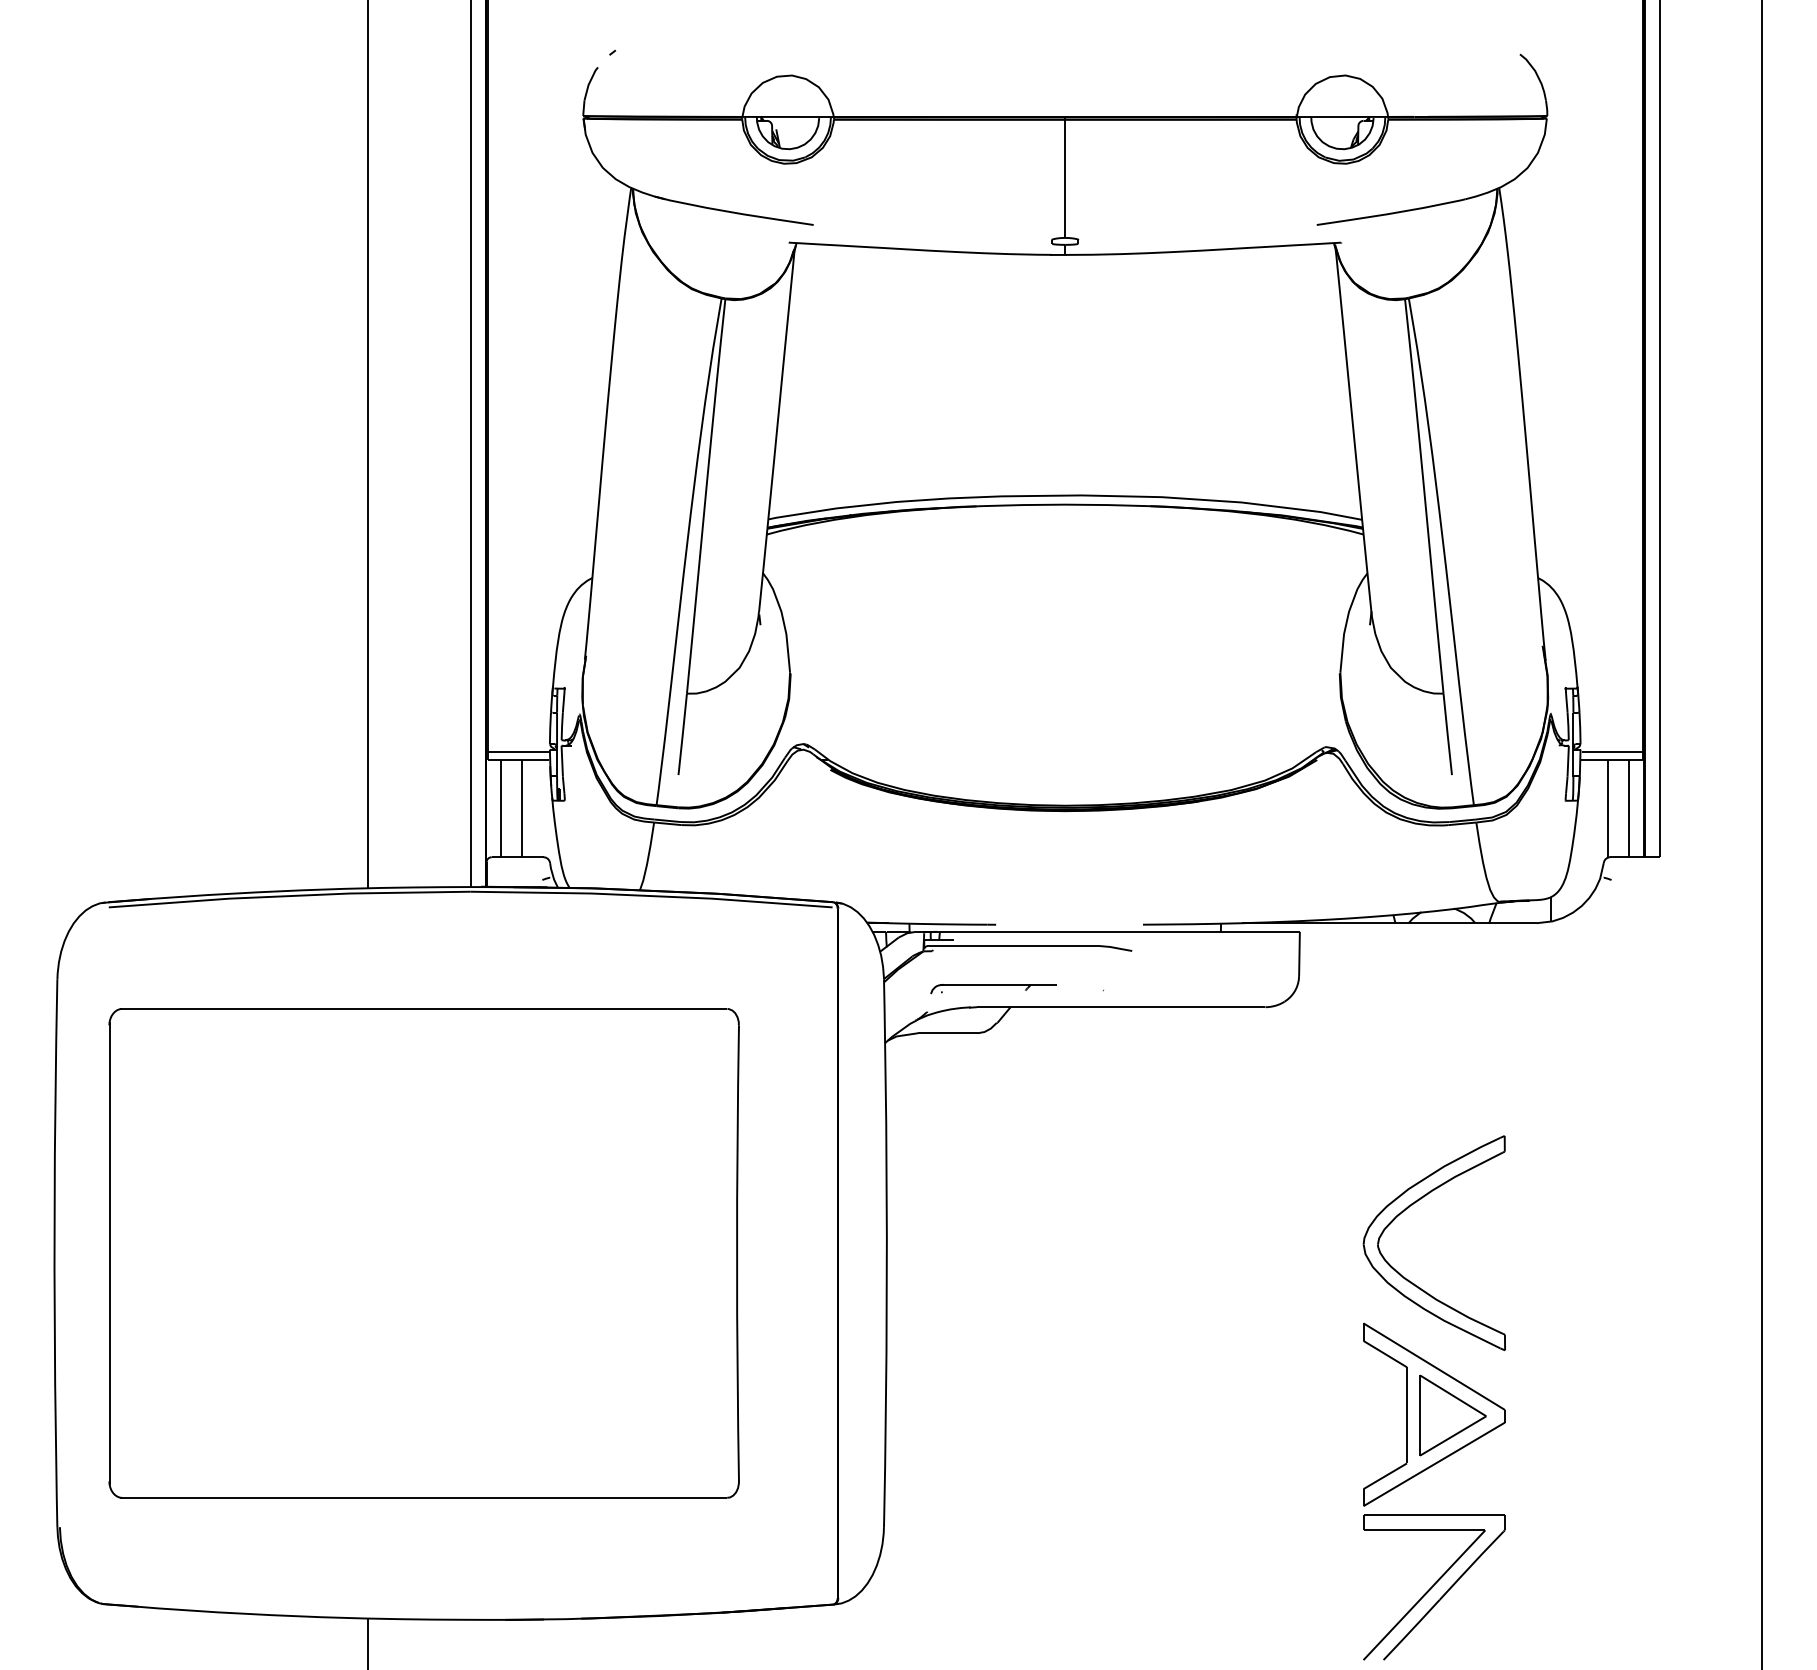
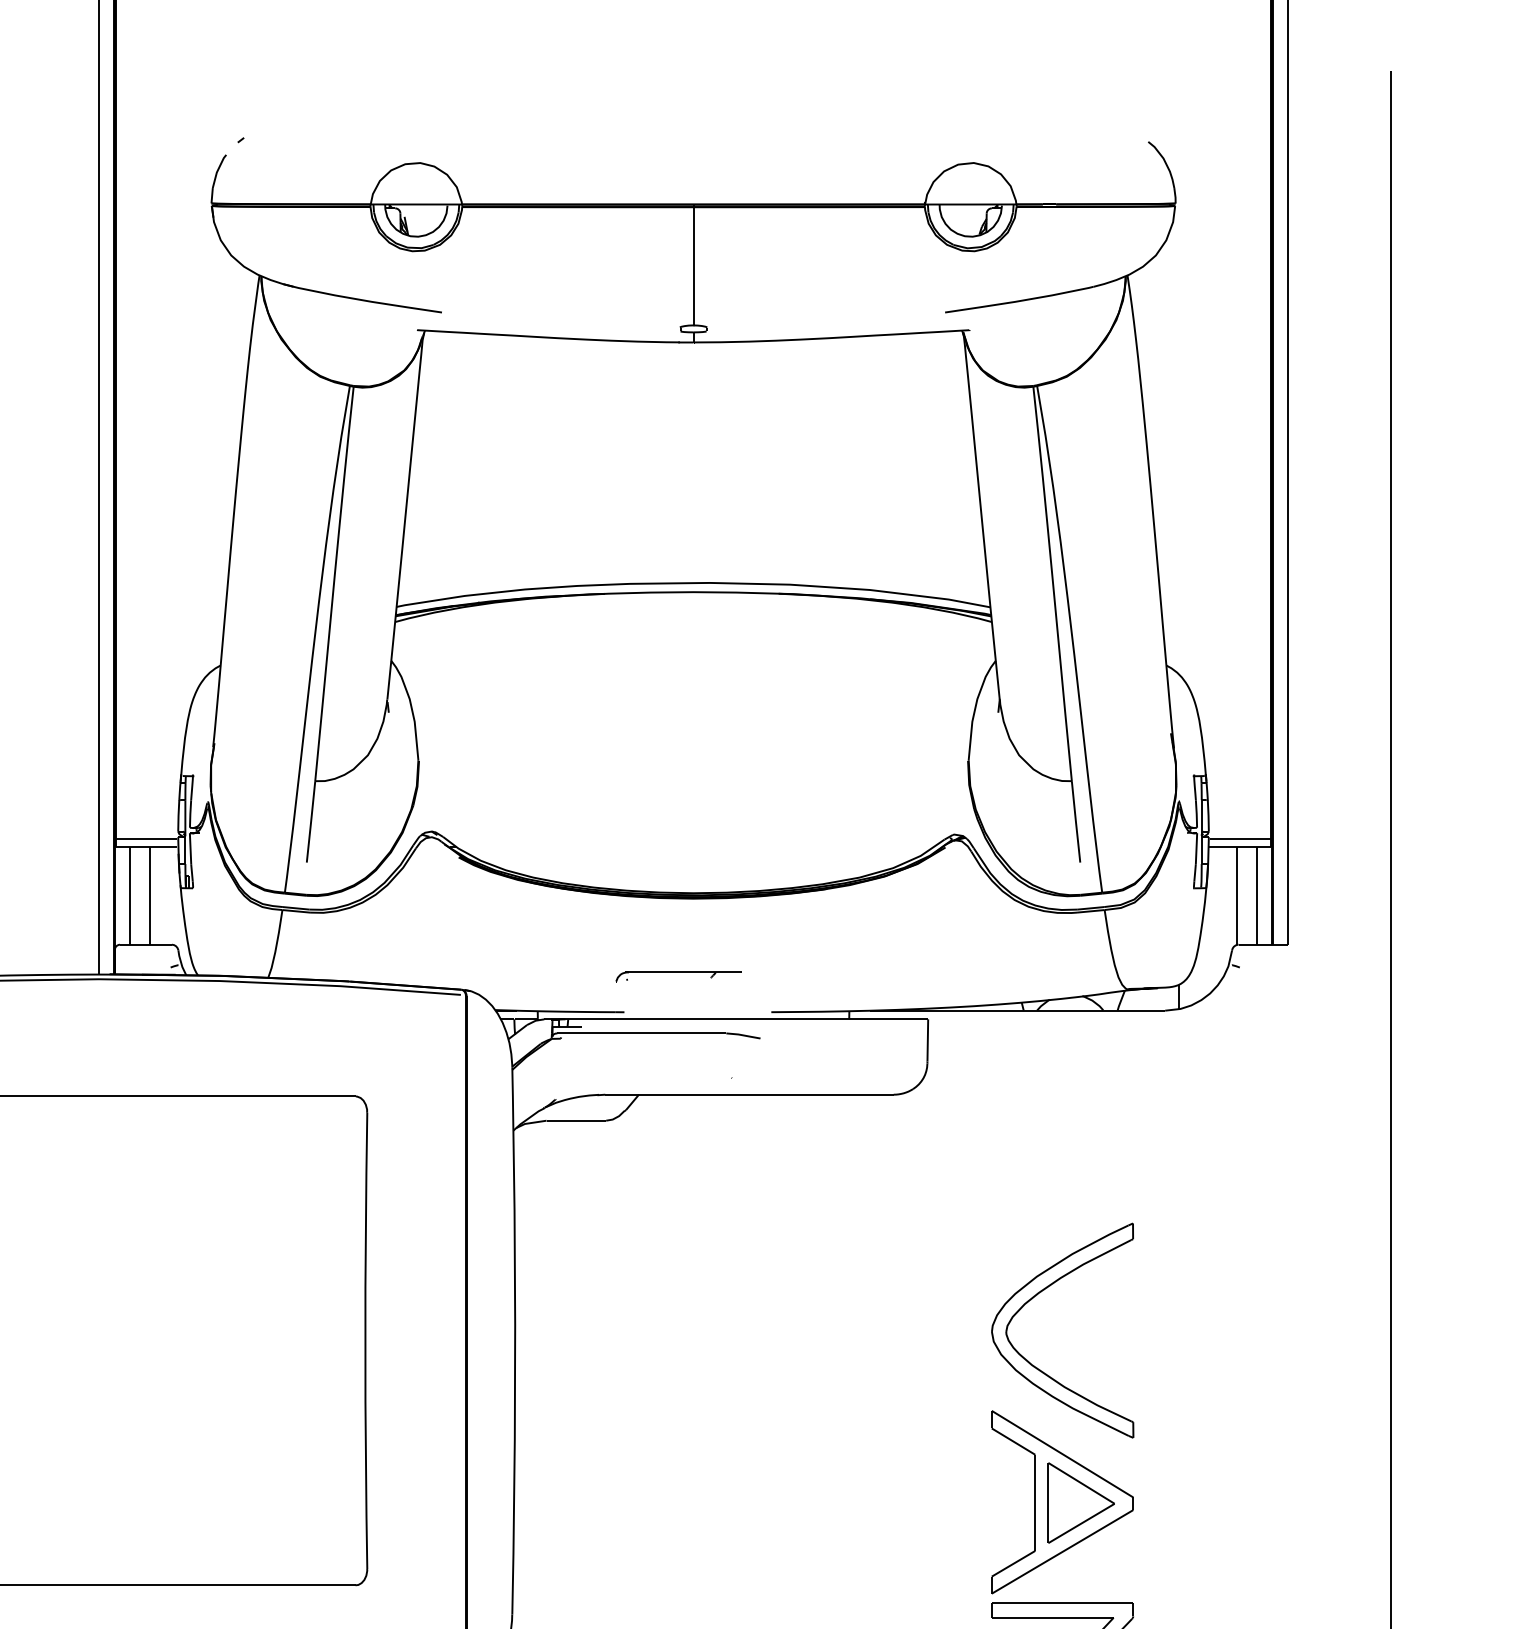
part: (993, 989) -> (678, 977), moved

